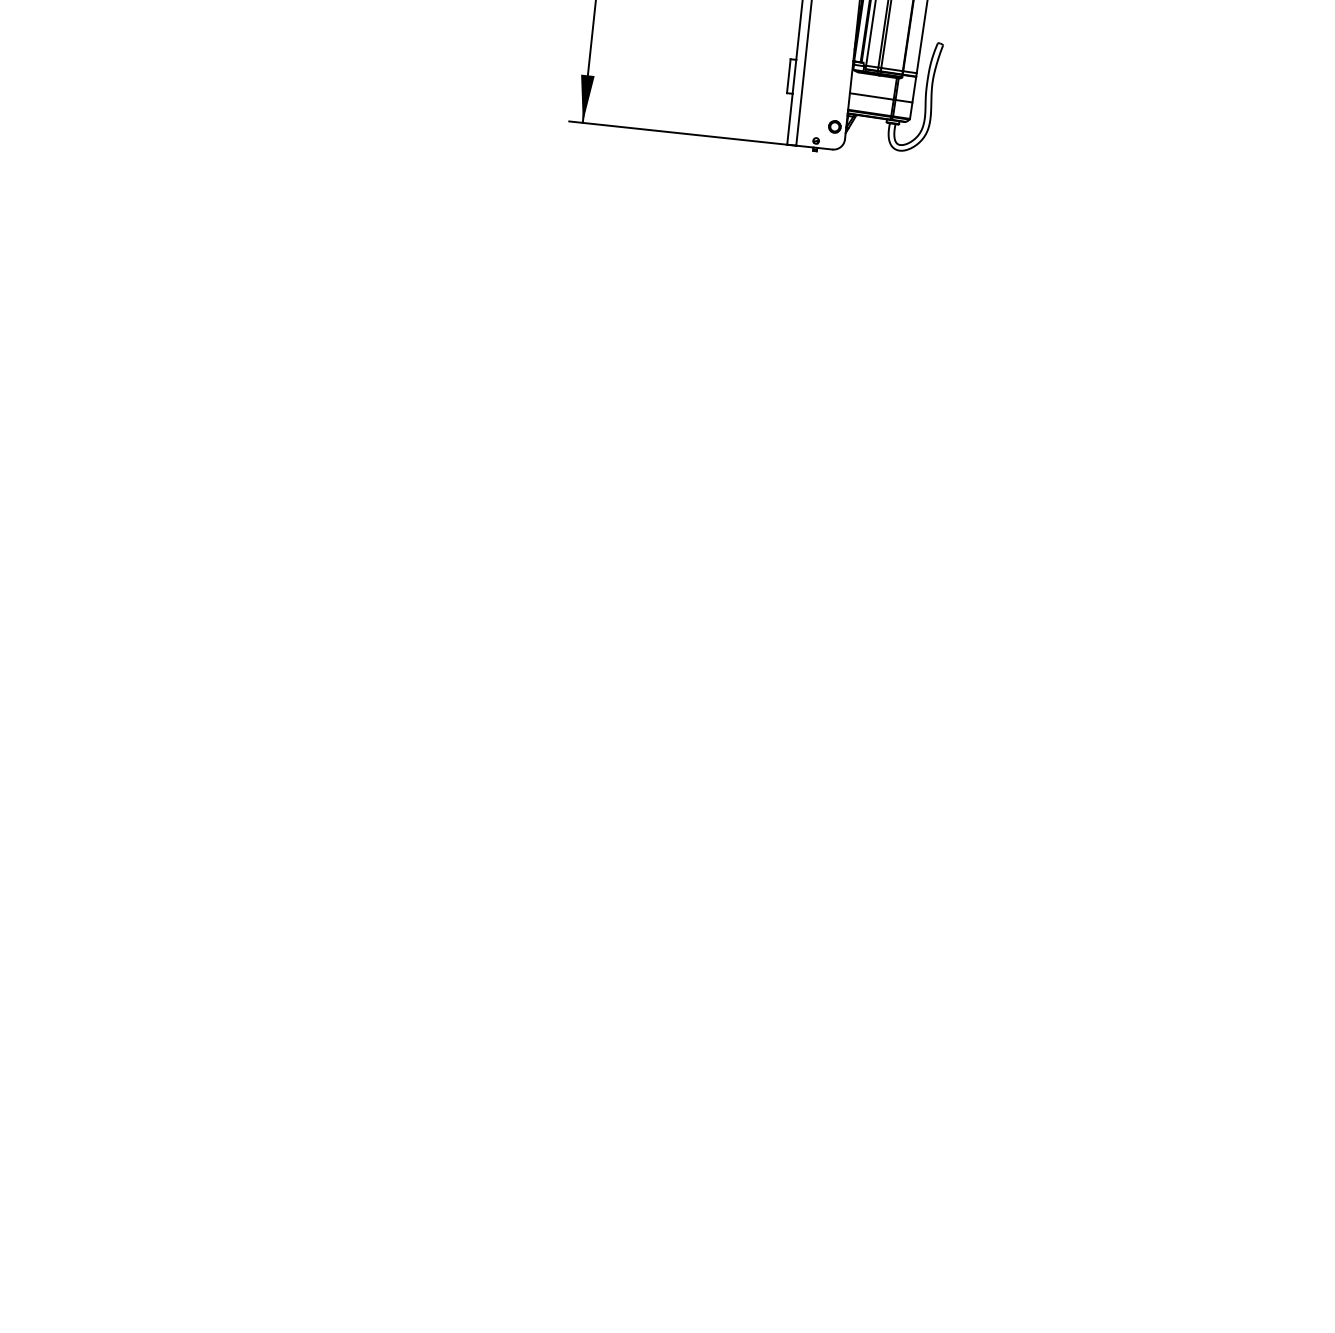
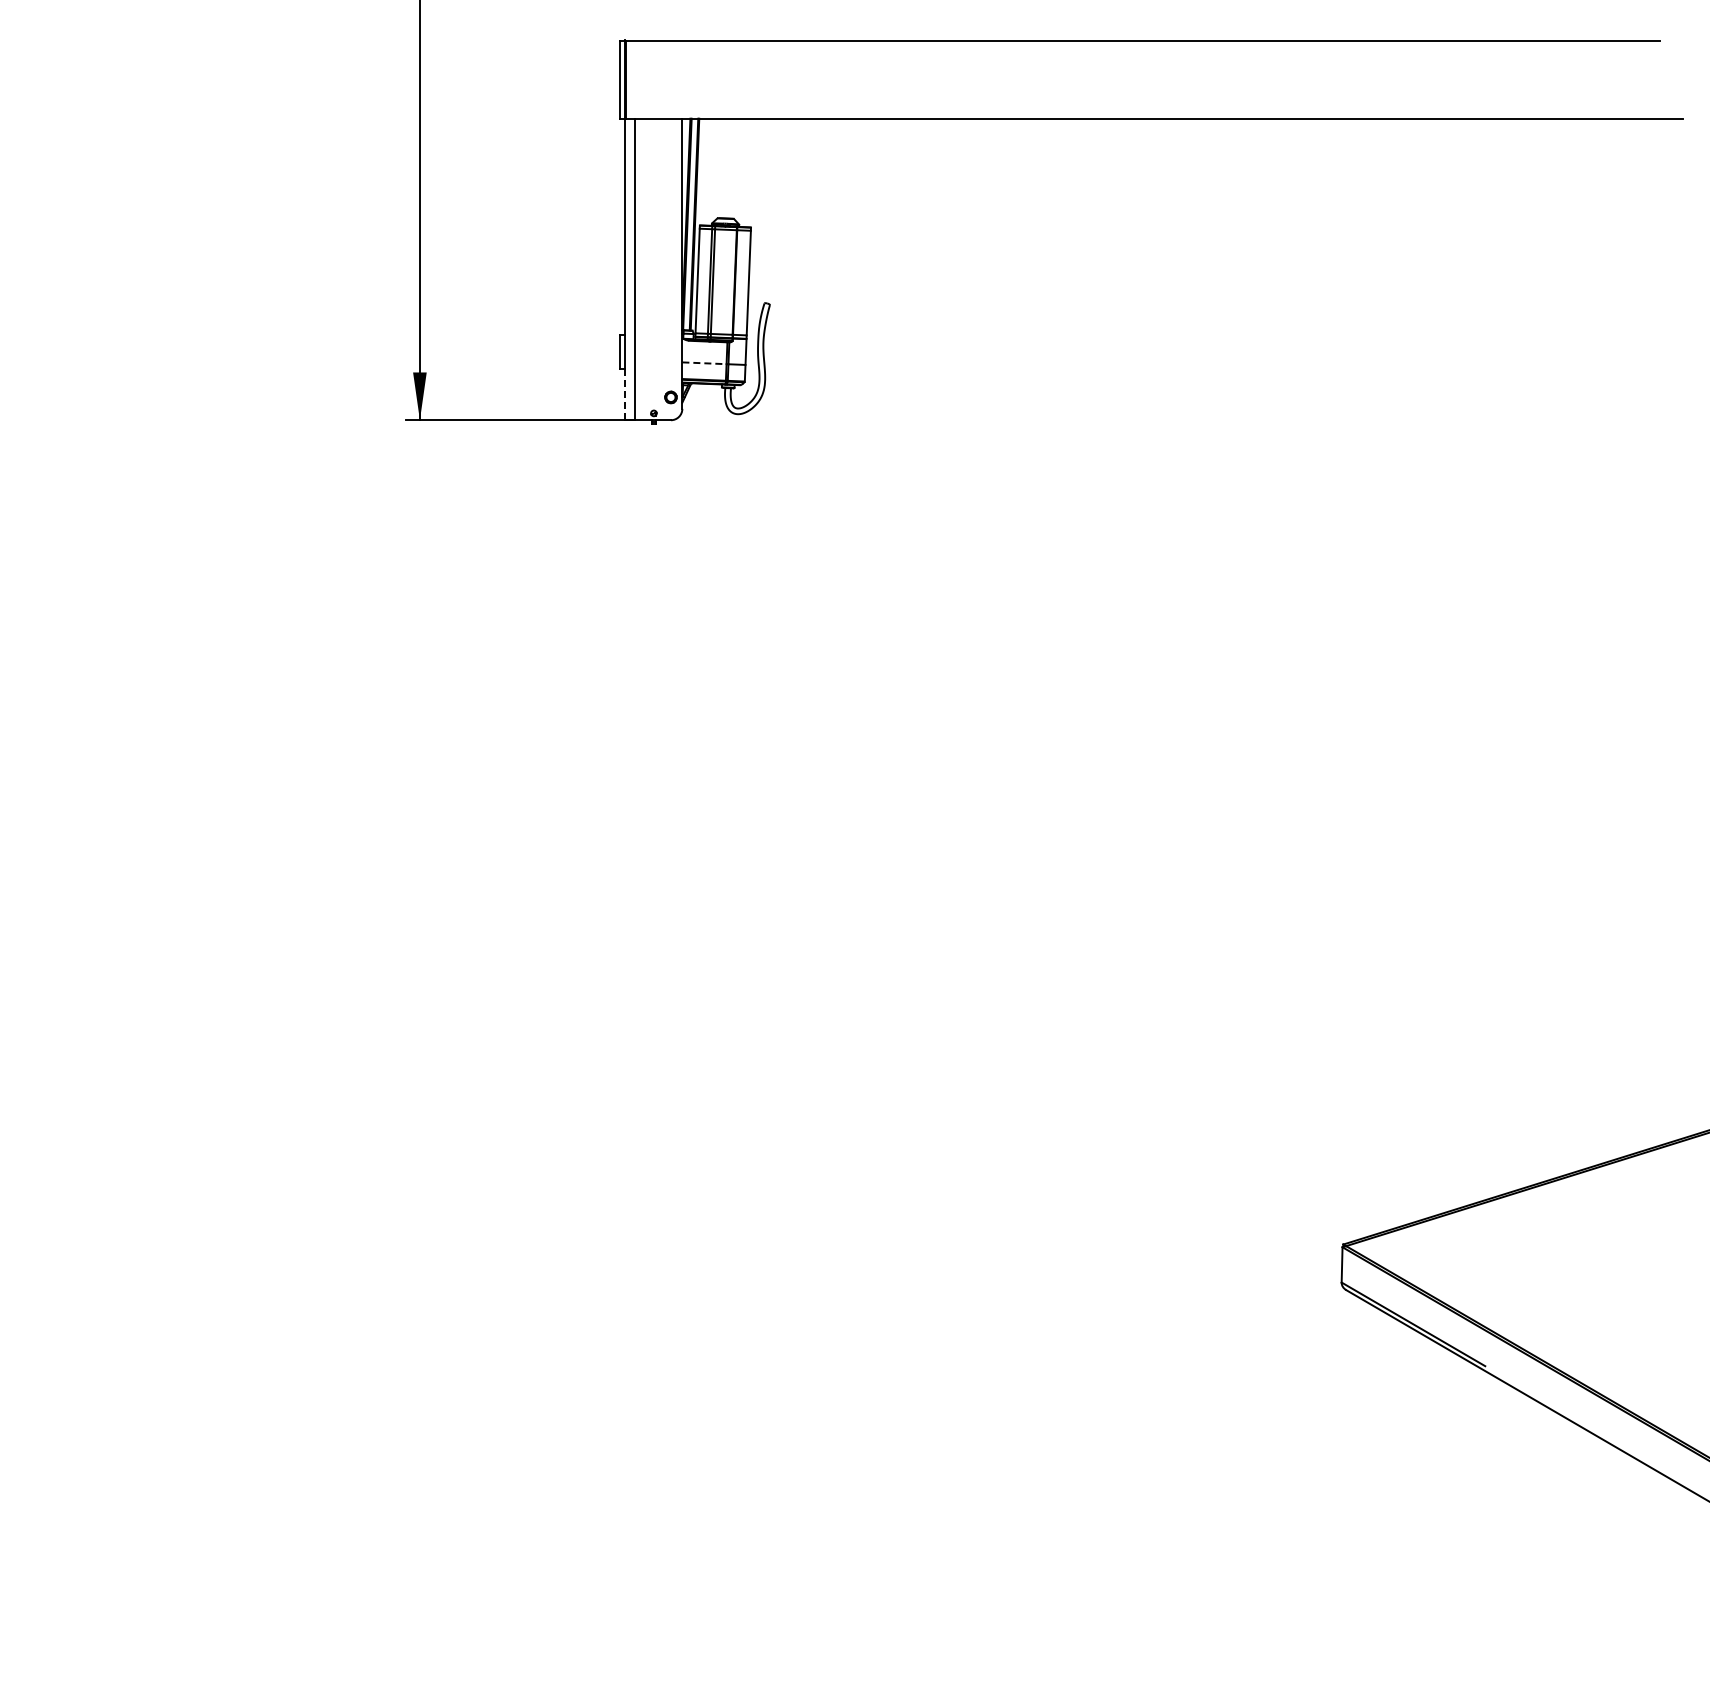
line: (871, 96) -> (704, 363), solid -> dashed
line: (789, 119) -> (625, 394), solid -> dashed

